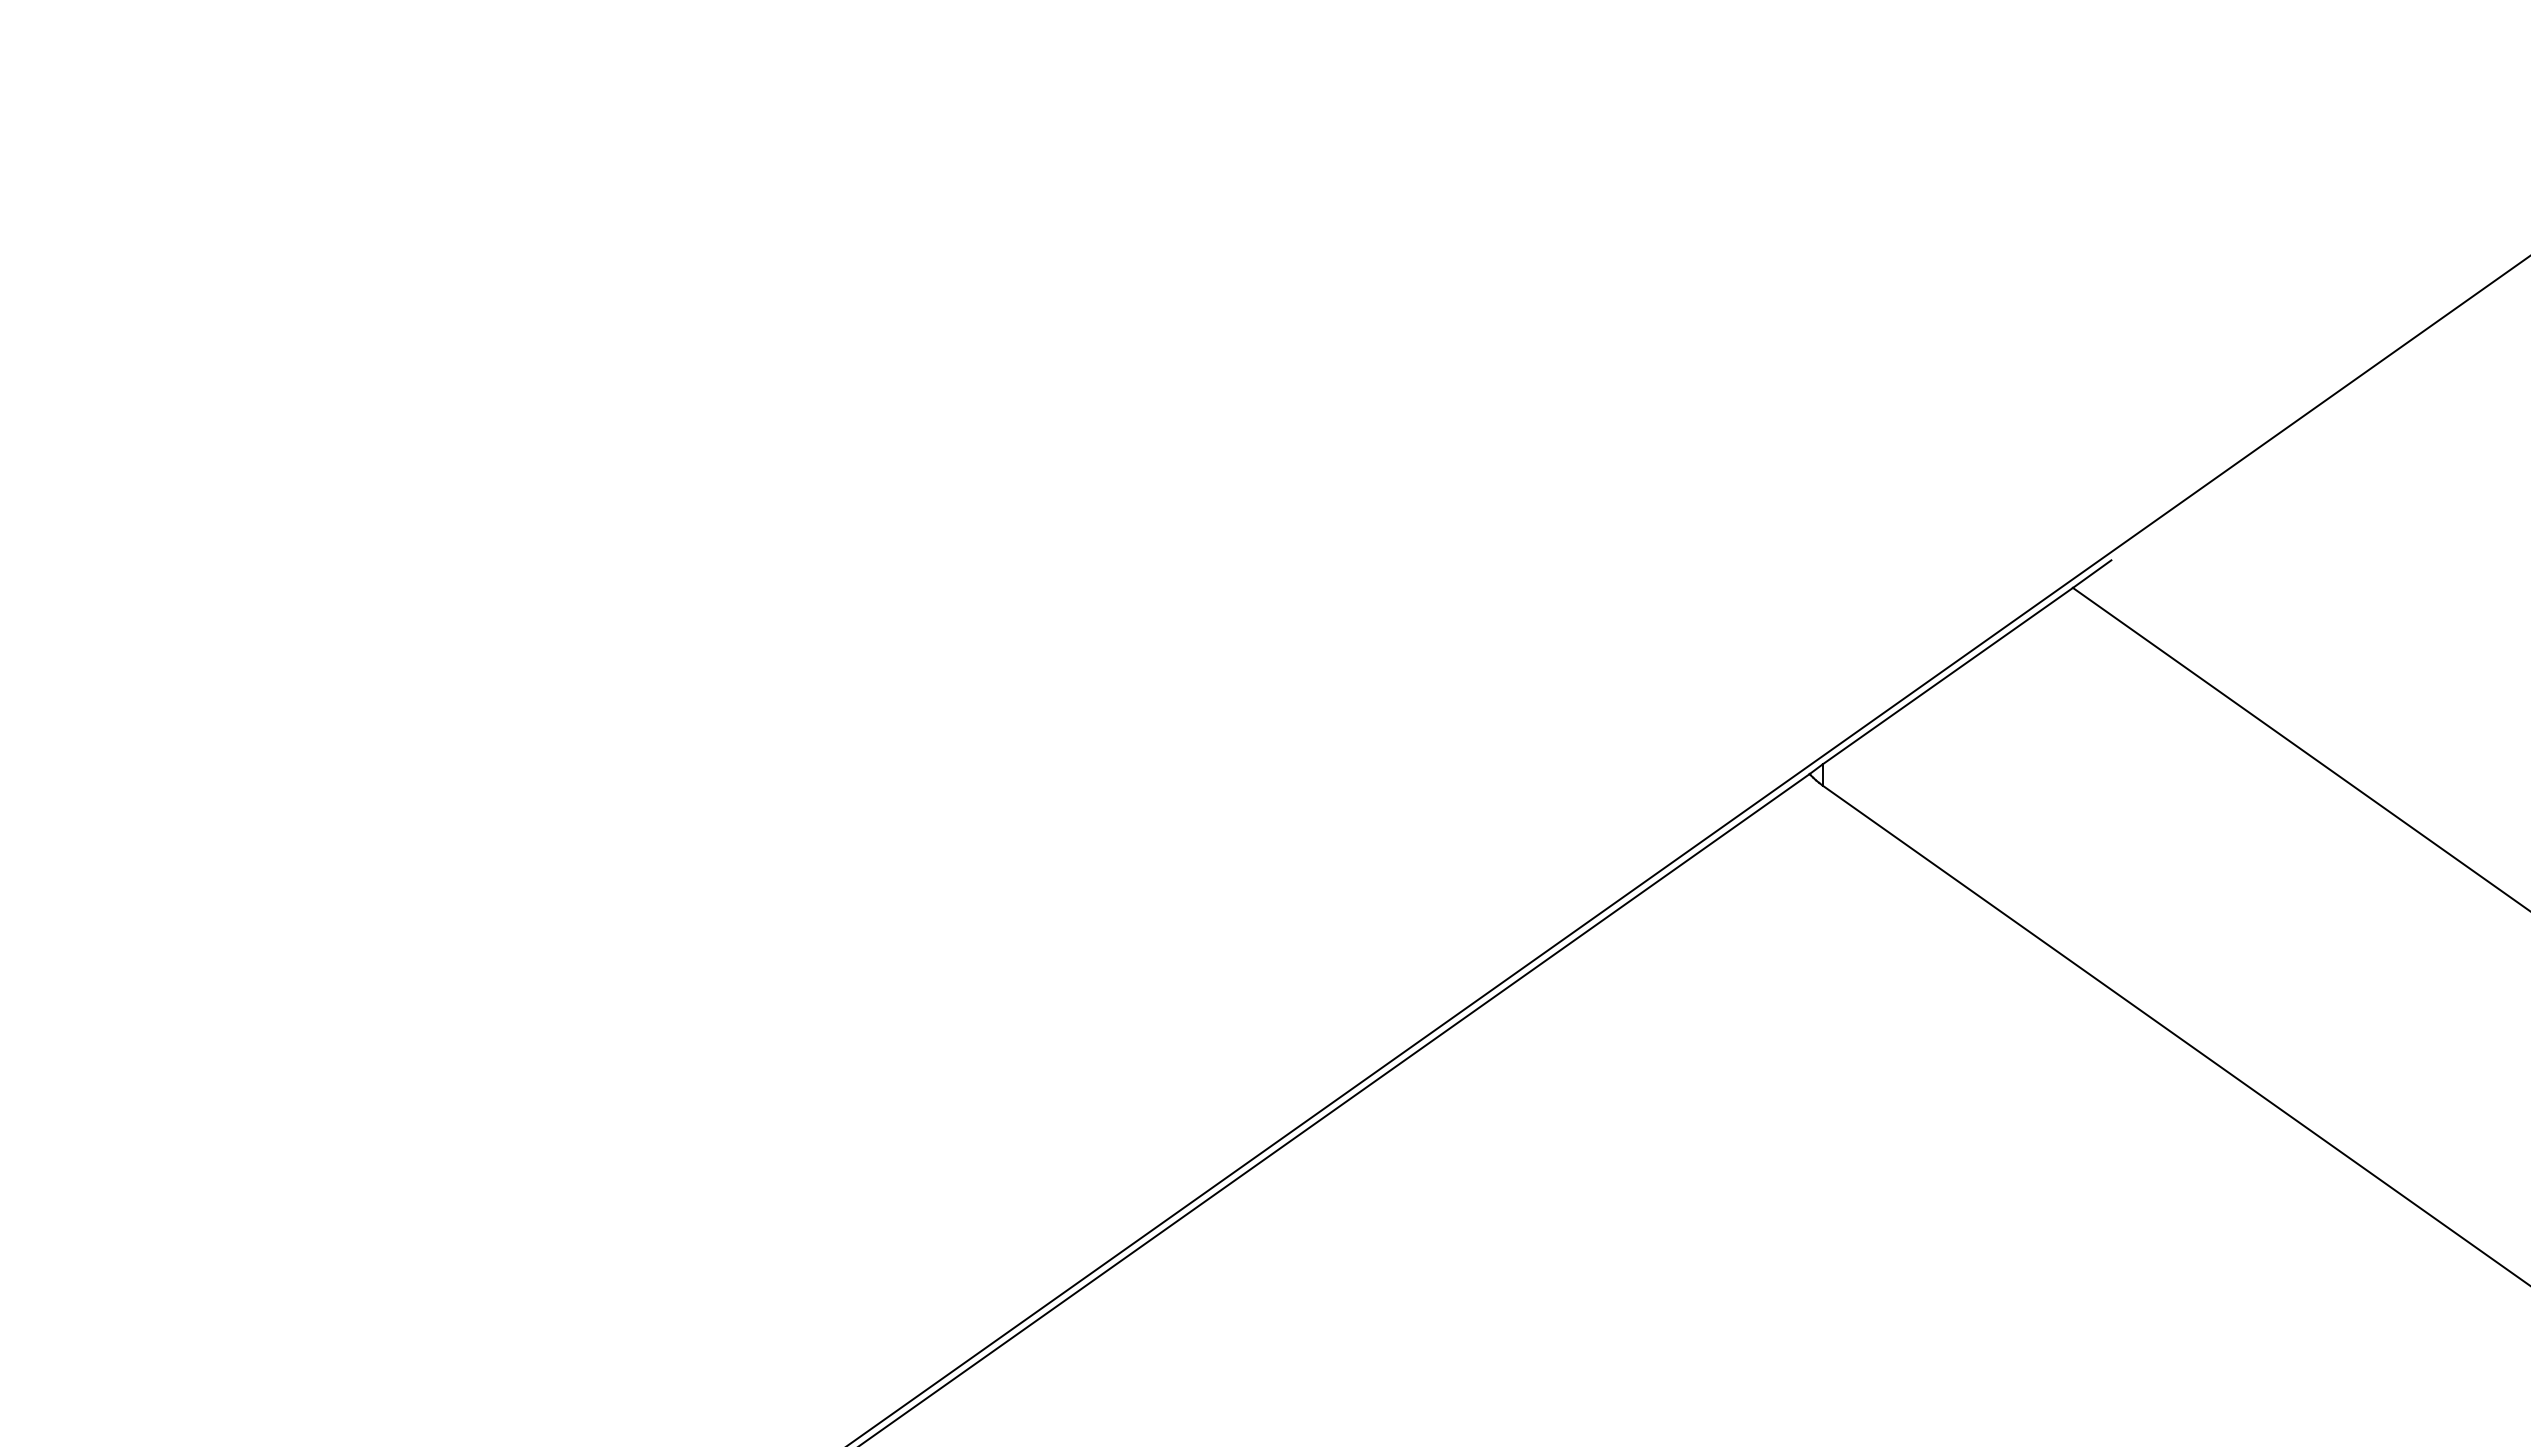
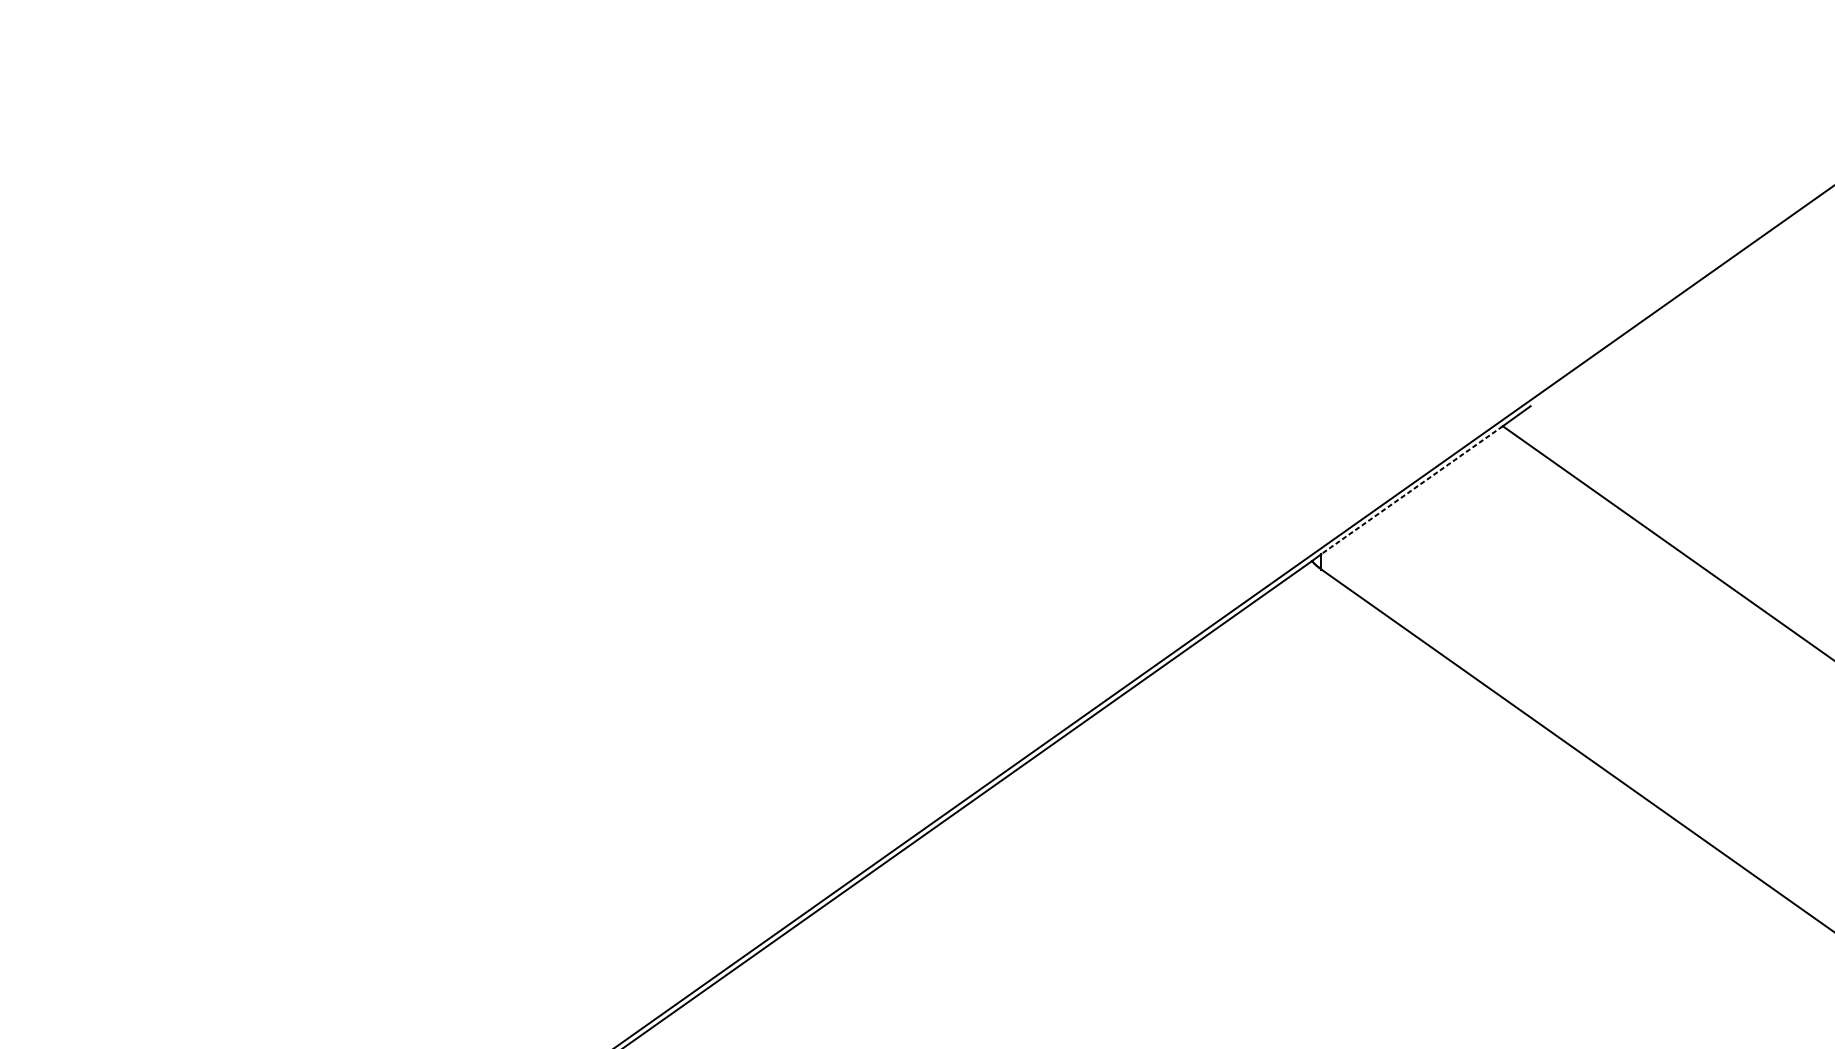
line: (1947, 676) -> (1411, 490), solid -> dashed

